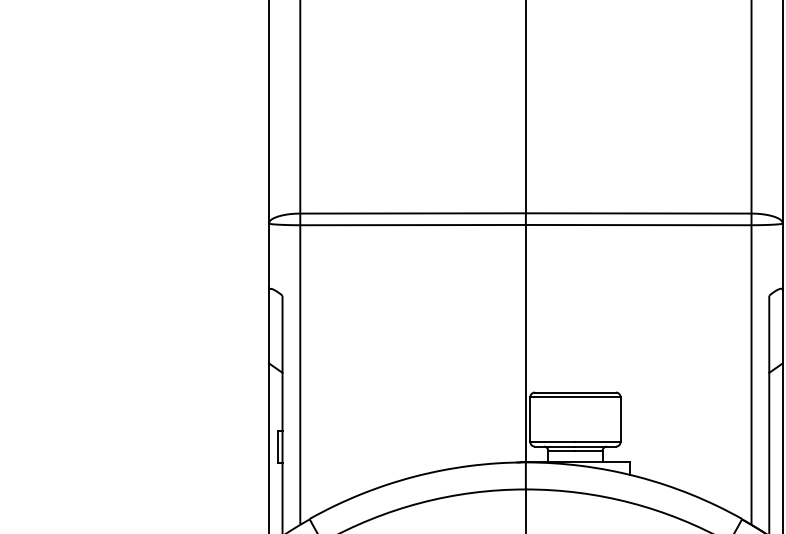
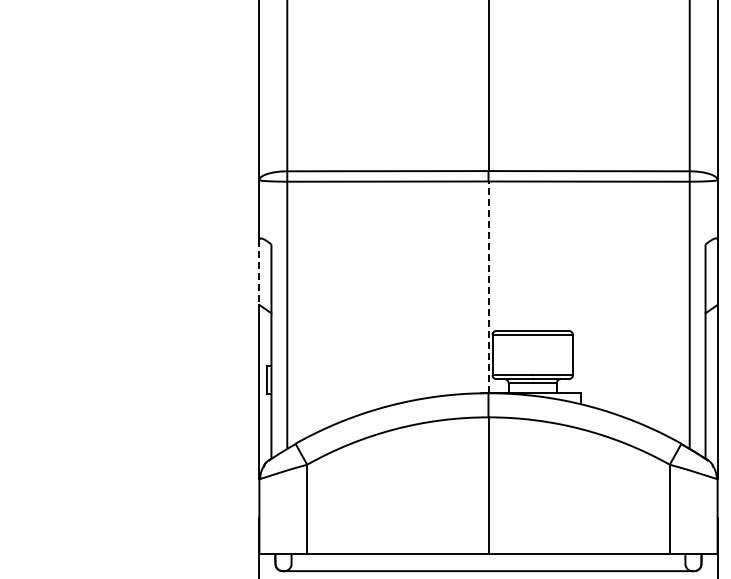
line: (269, 328) -> (259, 273), solid -> dashed
line: (525, 343) -> (488, 287), solid -> dashed

